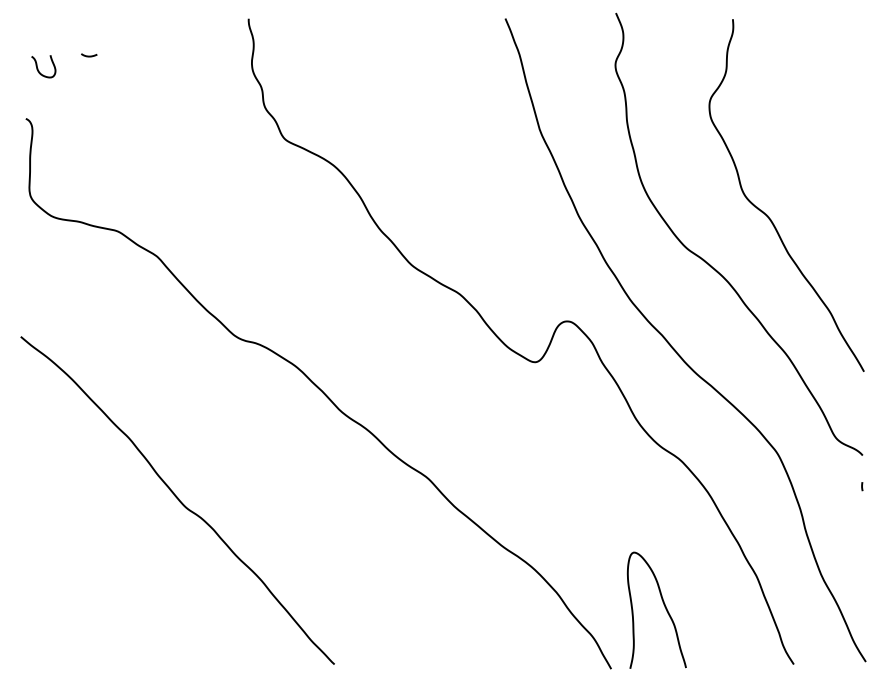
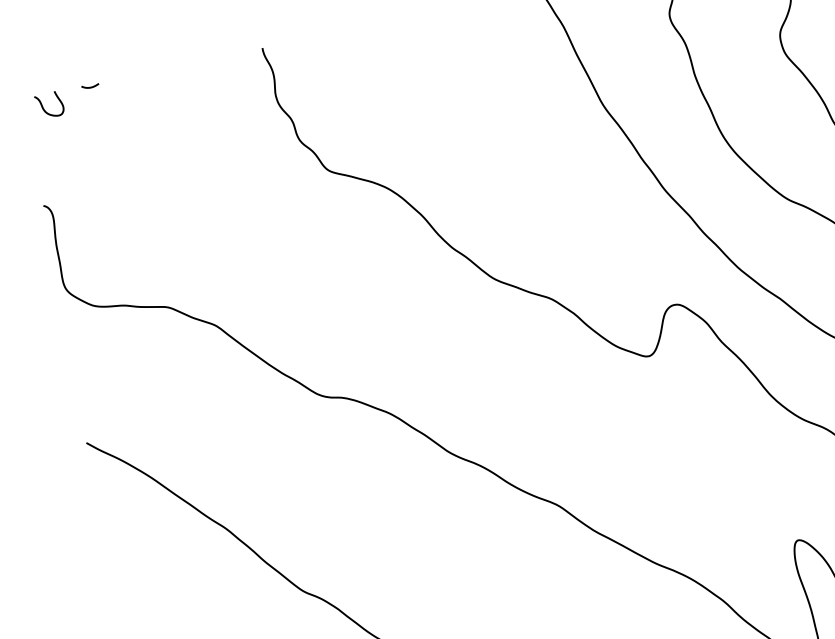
curve: (89, 55) -> (90, 86), moved
curve: (38, 68) -> (44, 108), moved

